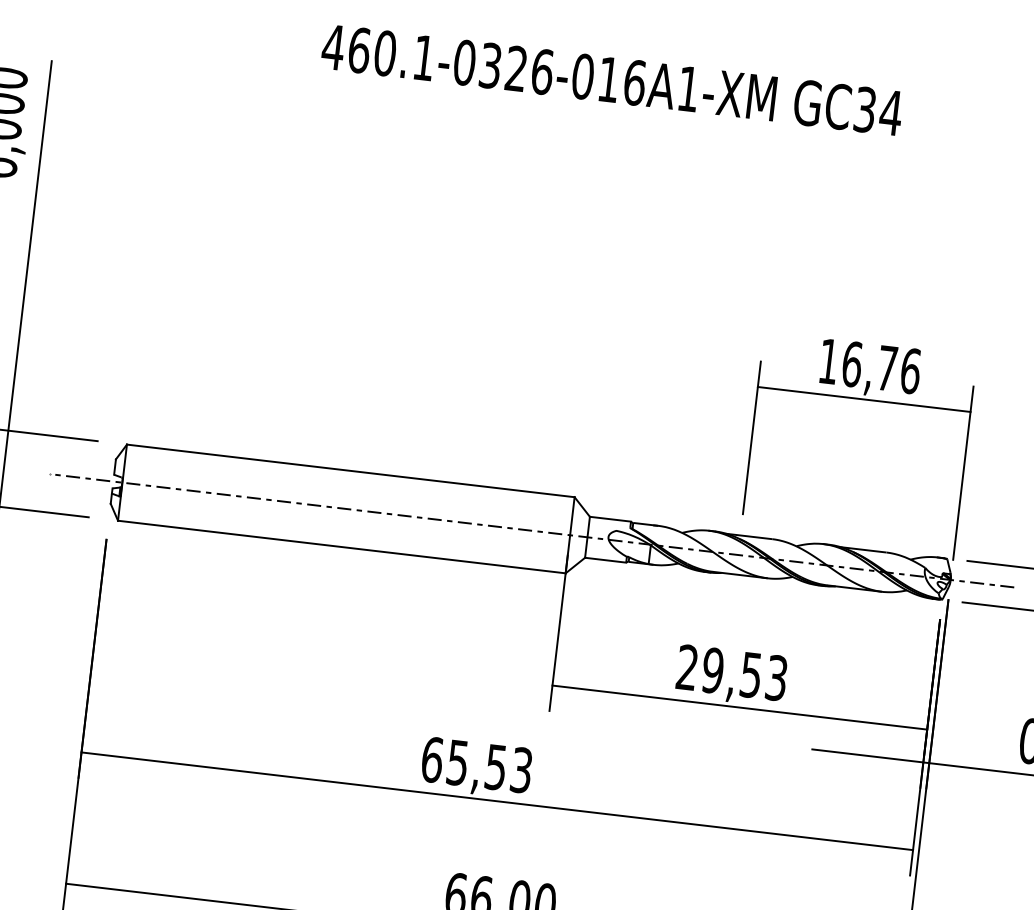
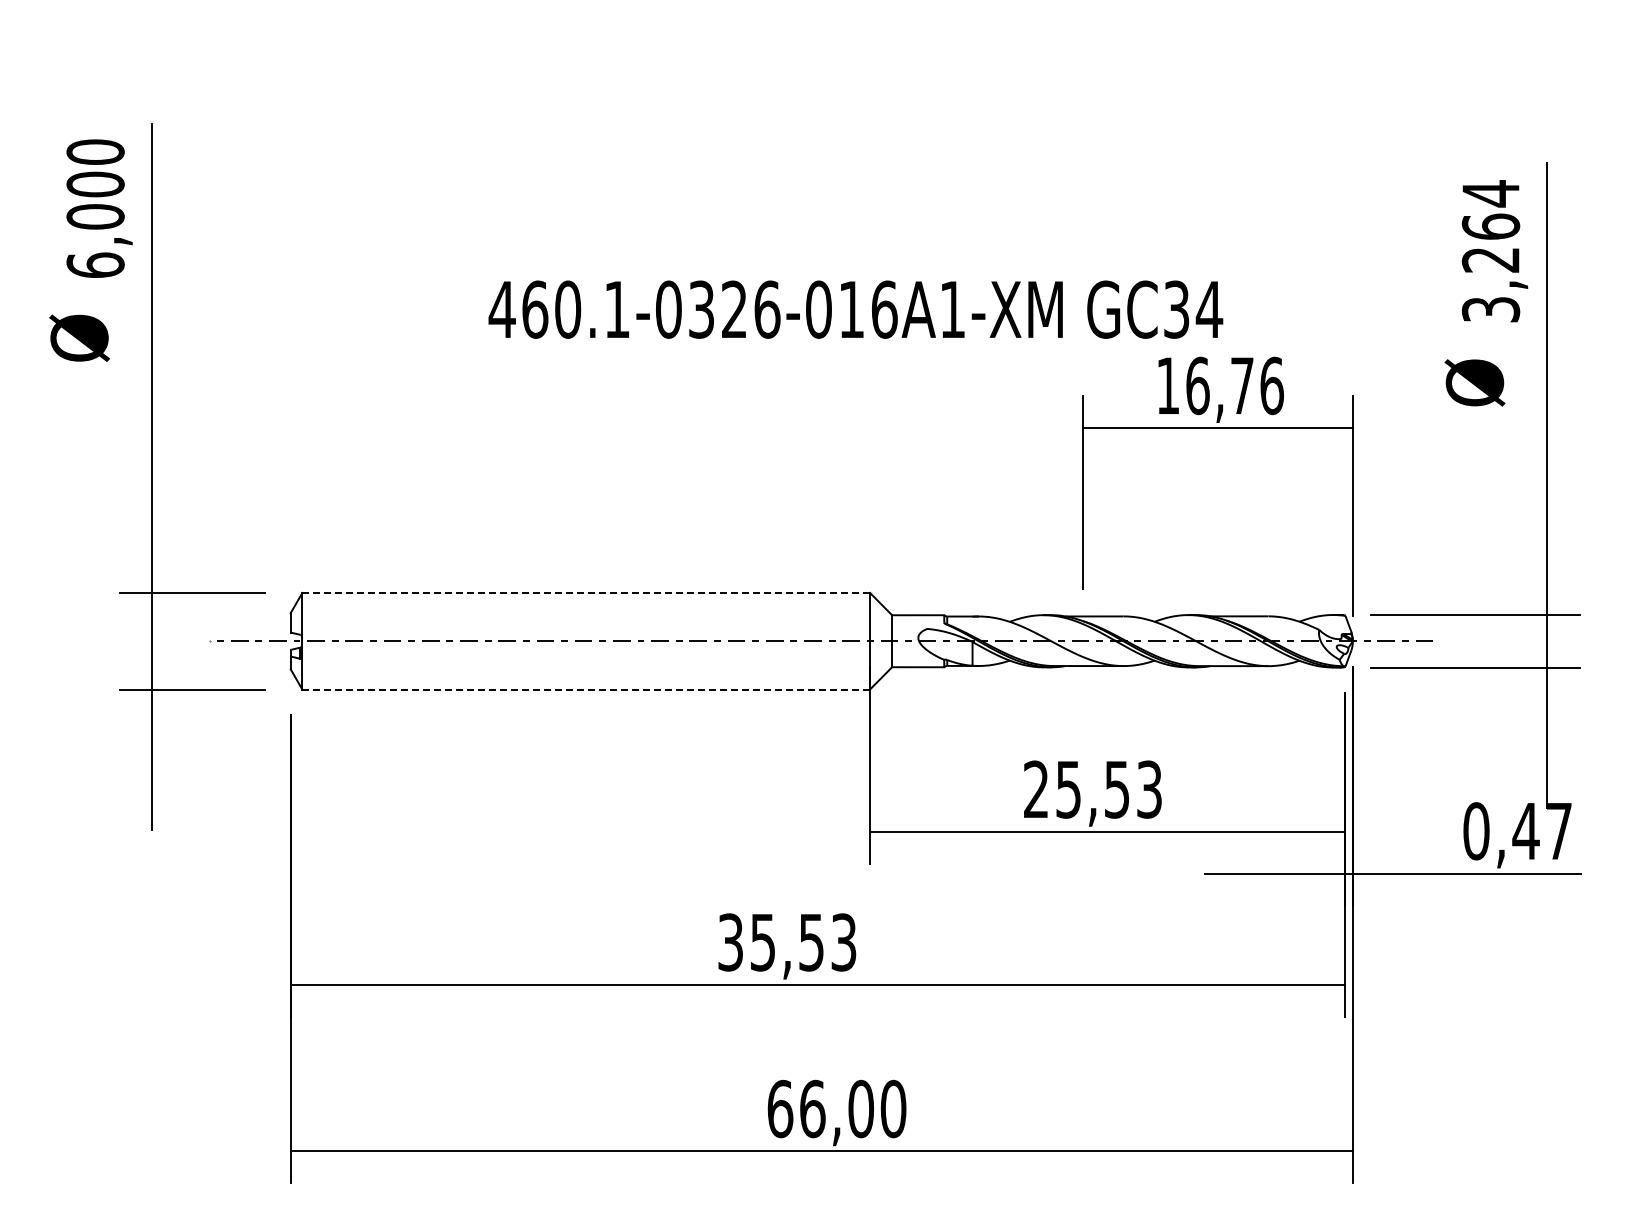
text: (611, 79) -> (855, 309), moved
line: (351, 470) -> (586, 592), solid -> dashed
line: (342, 547) -> (586, 689), solid -> dashed
text: (712, 670) -> (1068, 789), 29,53 -> 25,53
text: (432, 759) -> (730, 942), 65,53 -> 35,53

